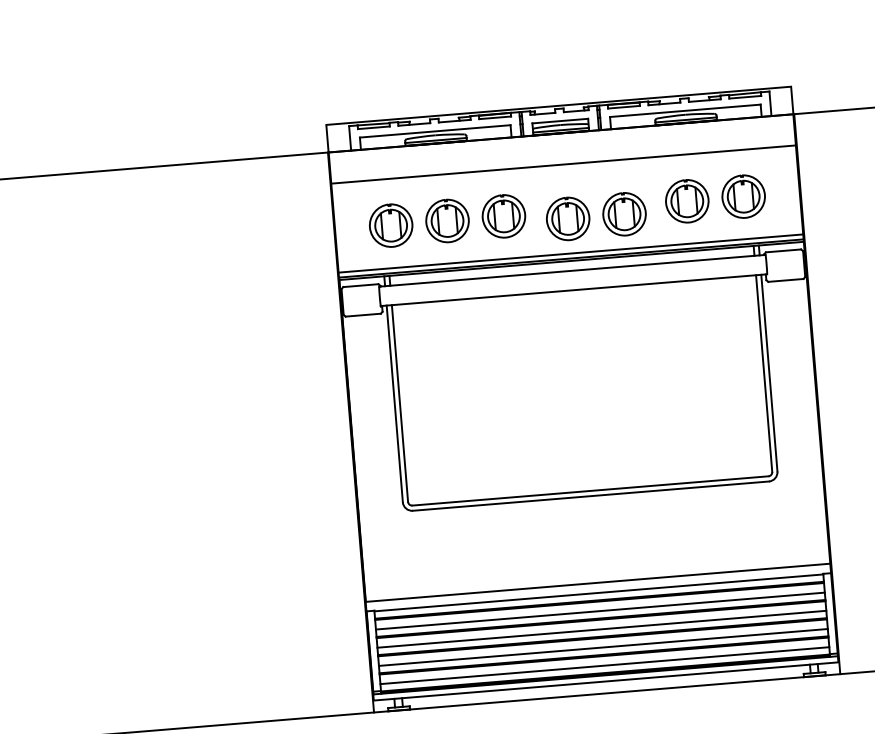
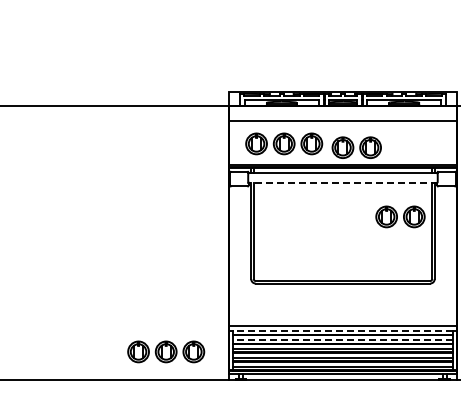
part: (715, 198) -> (400, 216), moved
line: (572, 289) -> (342, 182), solid -> dashed
line: (597, 591) -> (342, 330), solid -> dashed
line: (599, 610) -> (342, 339), solid -> dashed
part: (242, 664) -> (166, 351), added

